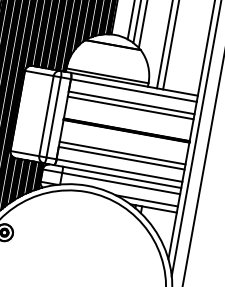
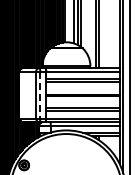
line: (54, 118) -> (40, 95), solid -> dashed

